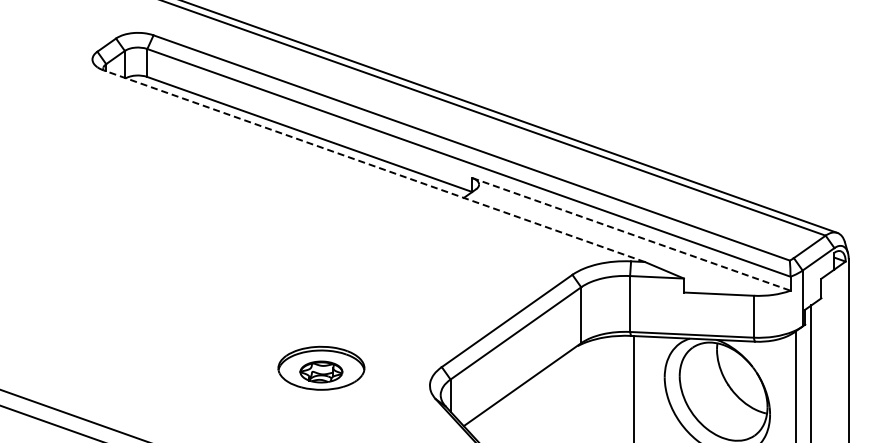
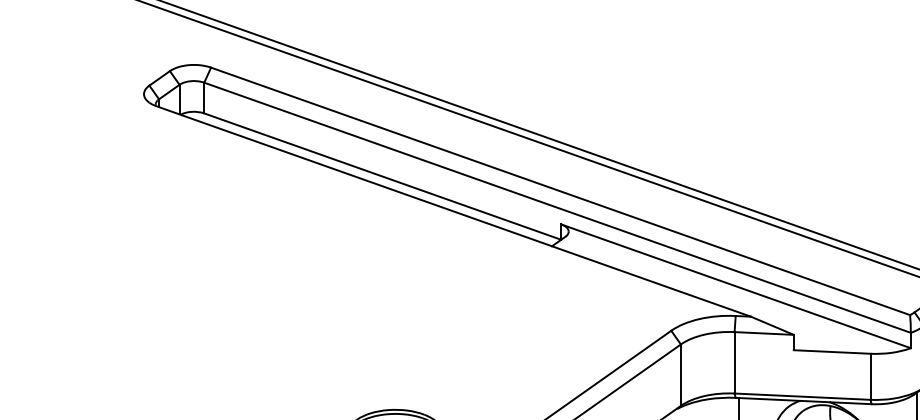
line: (373, 166) -> (452, 211), dashed -> solid
line: (631, 234) -> (736, 286), dashed -> solid

